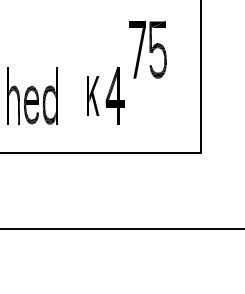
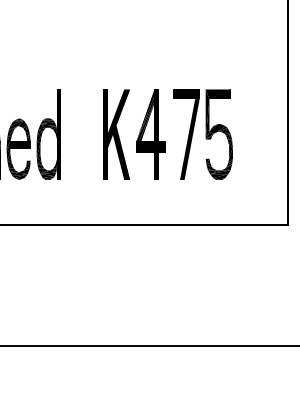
part: (147, 49) -> (202, 133), moved
part: (93, 95) -> (116, 133), size x1.43

